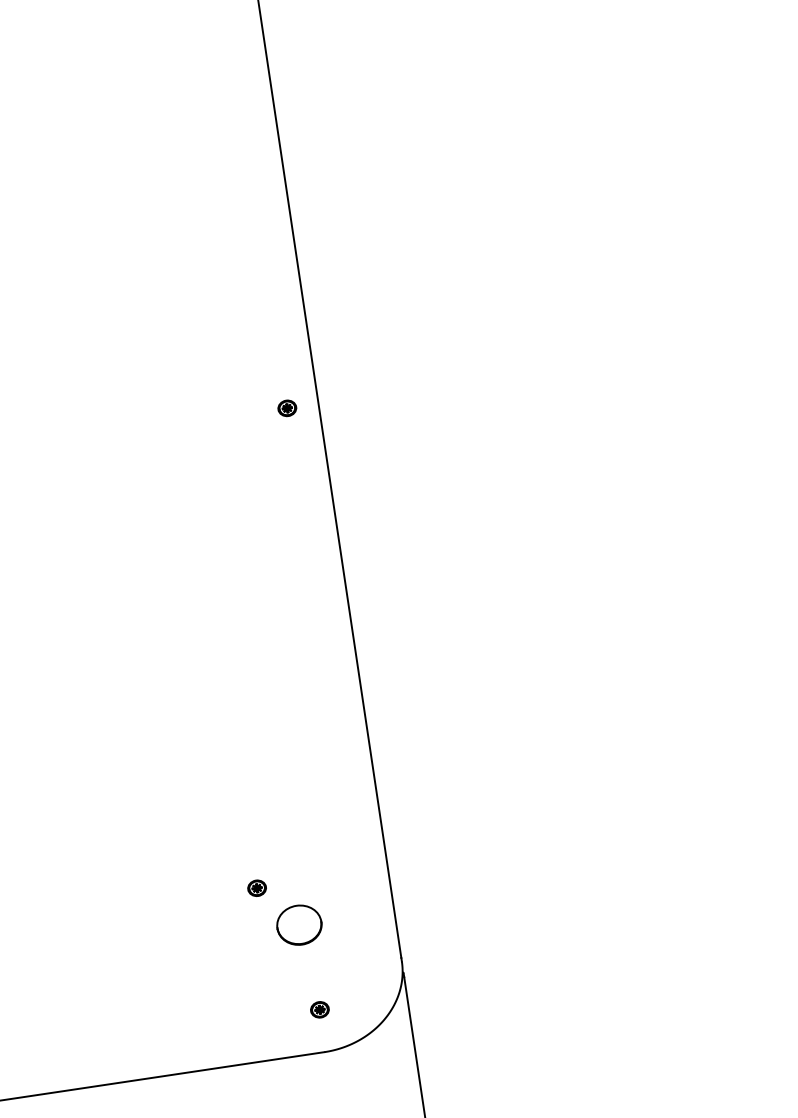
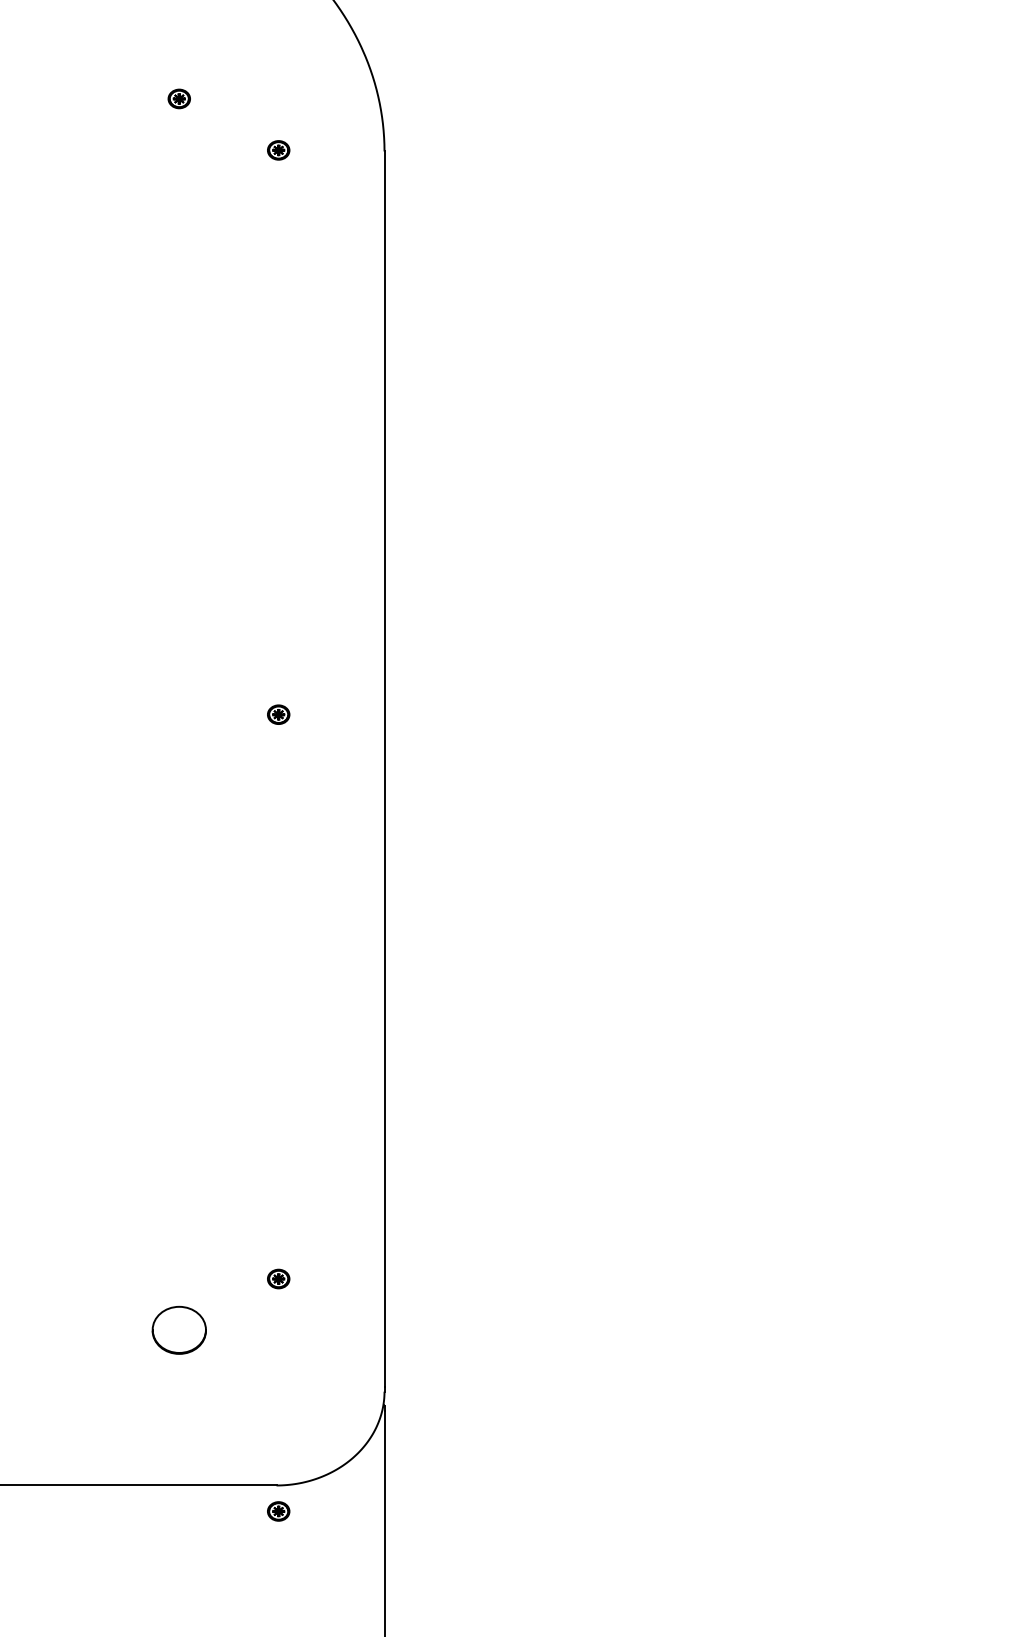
part: (287, 408) -> (278, 714), moved
part: (256, 887) -> (278, 1278), moved
part: (298, 924) -> (178, 1329), moved
part: (319, 1009) -> (278, 1511), moved

